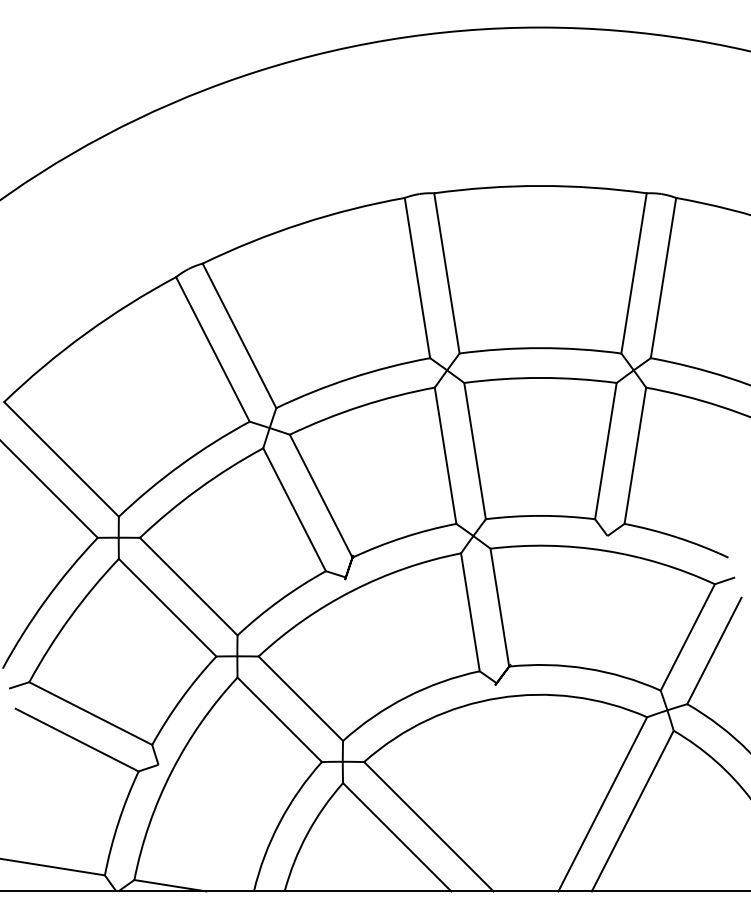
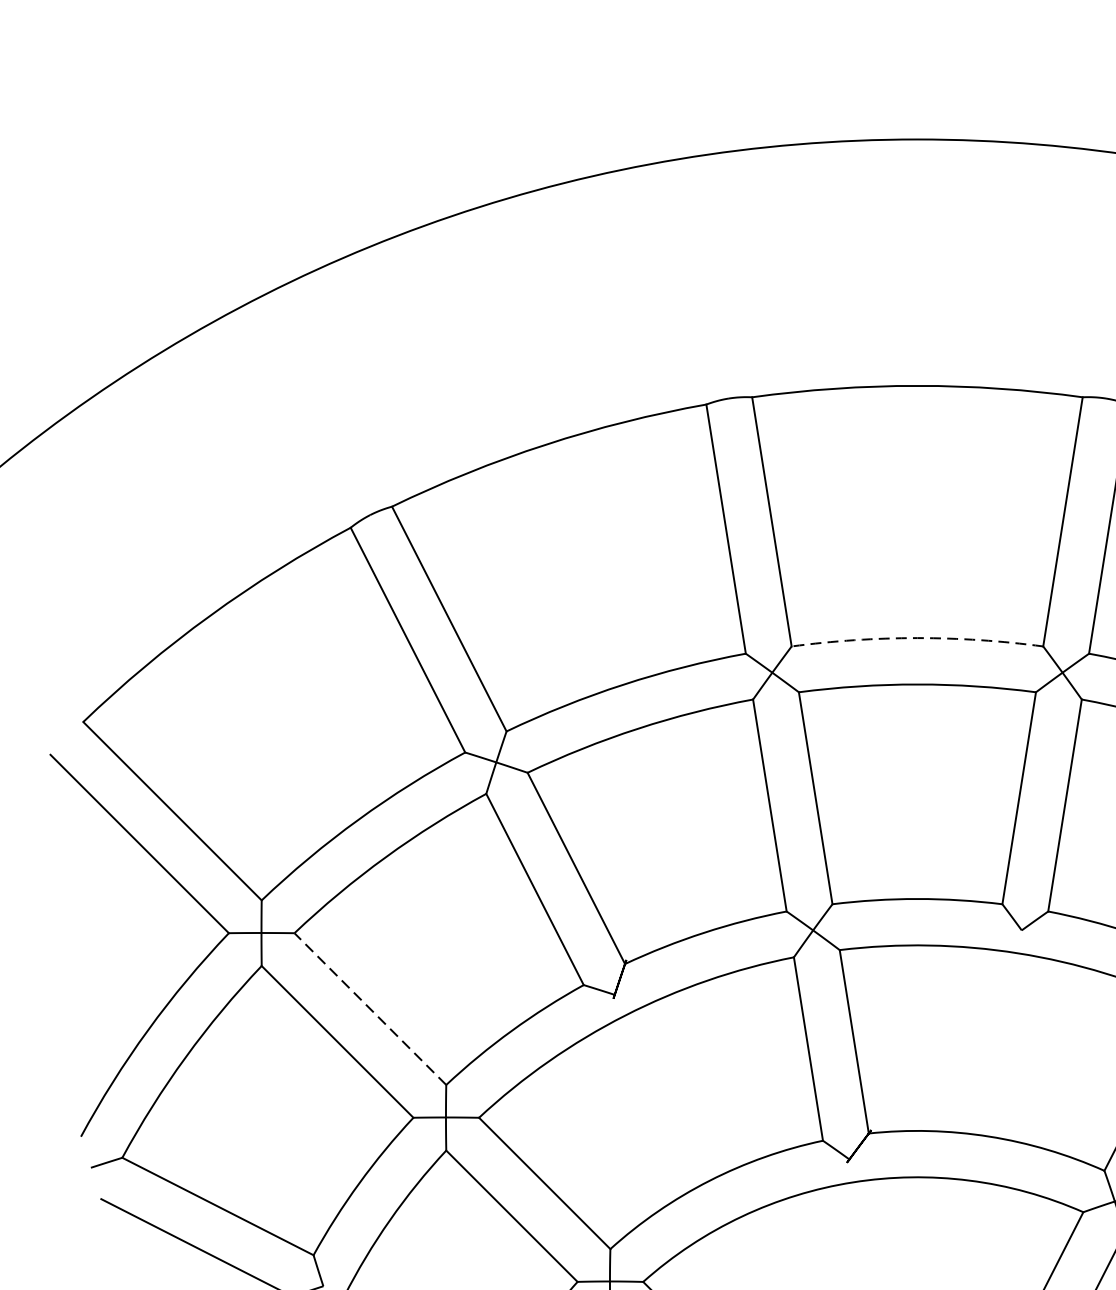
arc: (540, 348) -> (917, 638), solid -> dashed
line: (188, 586) -> (369, 1008), solid -> dashed

